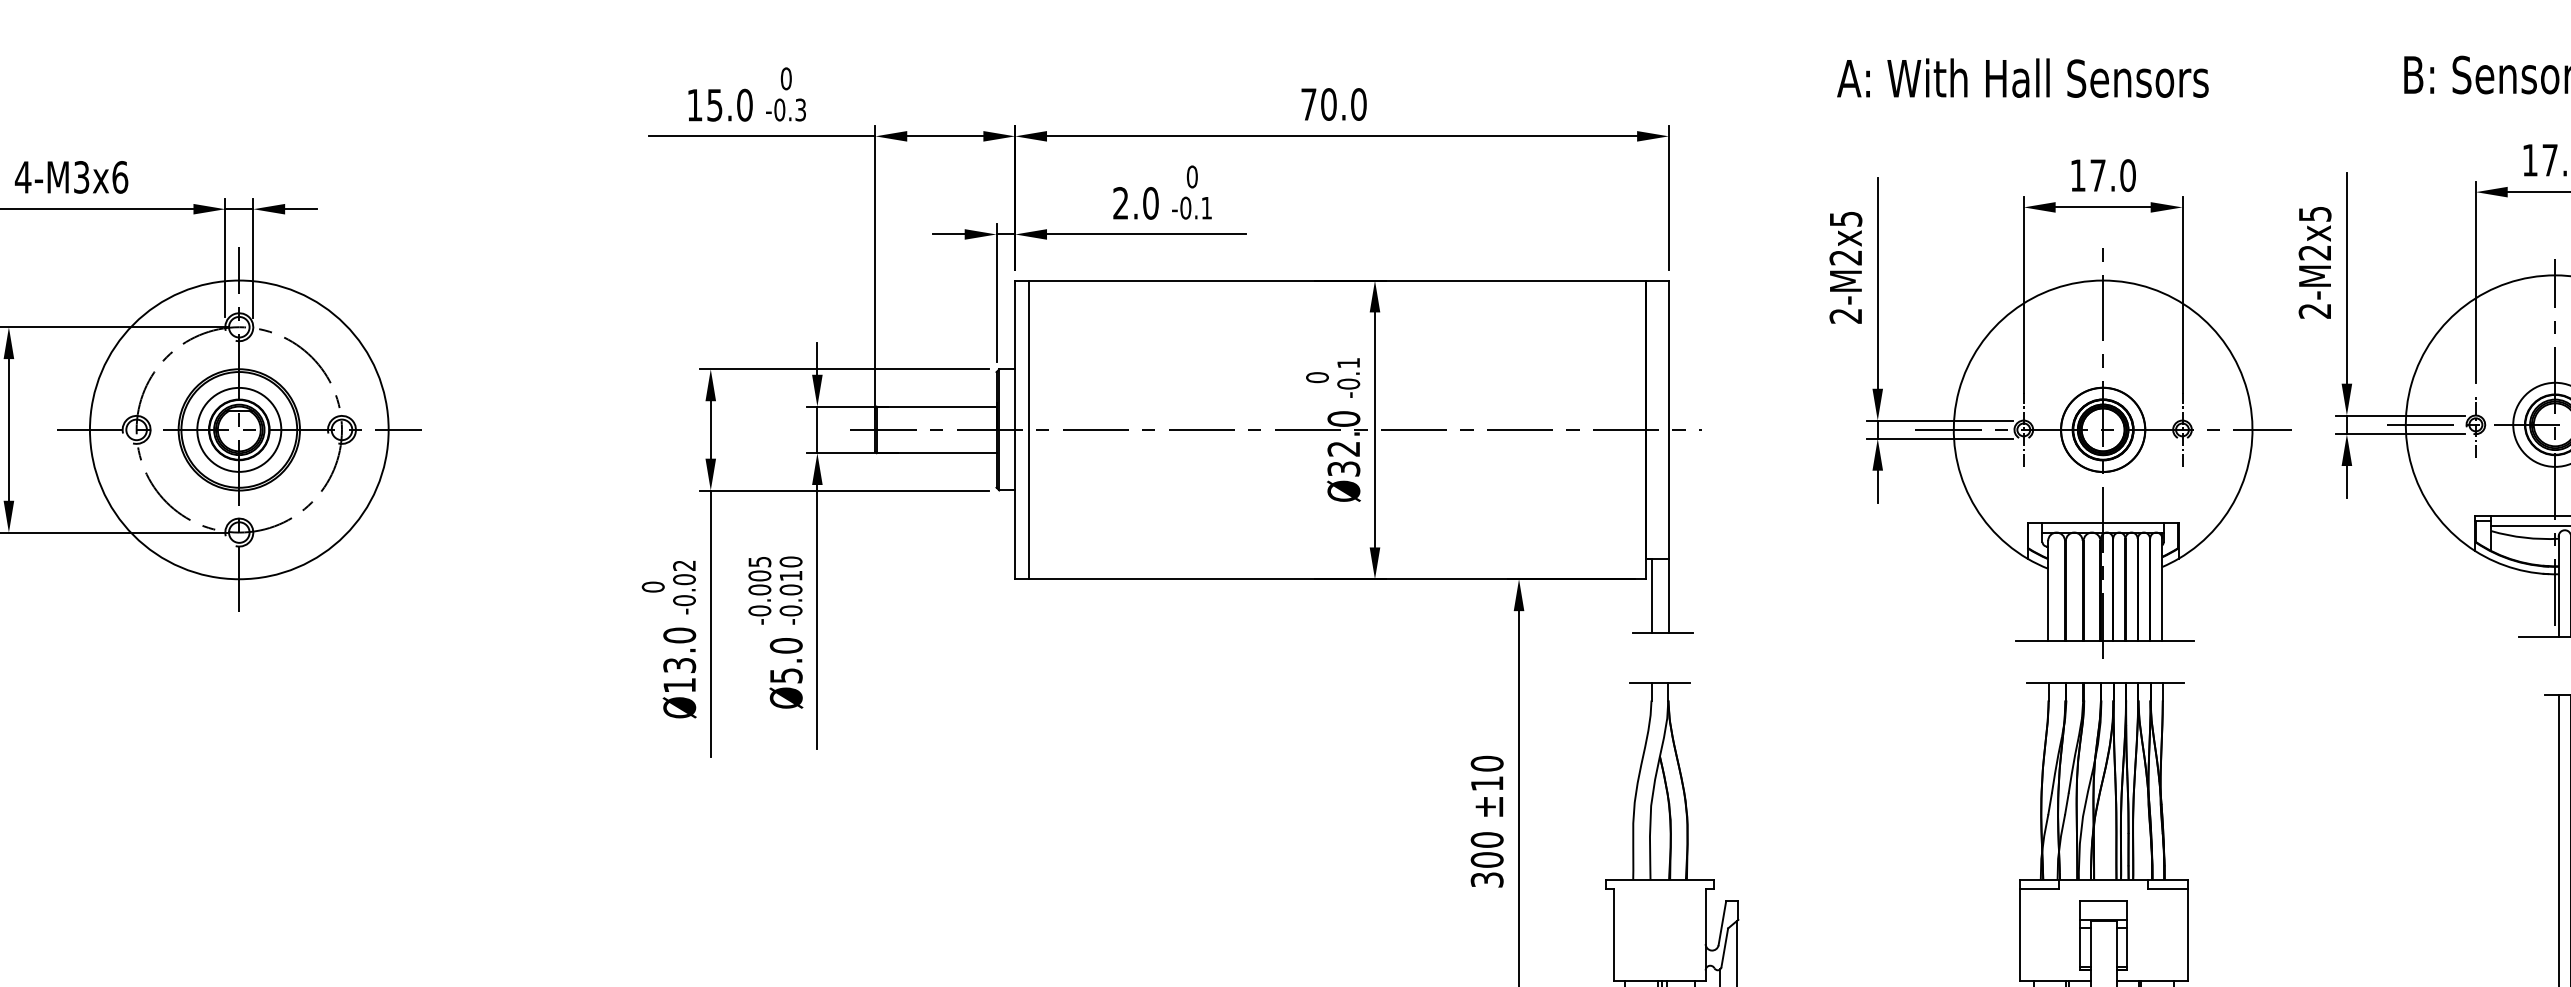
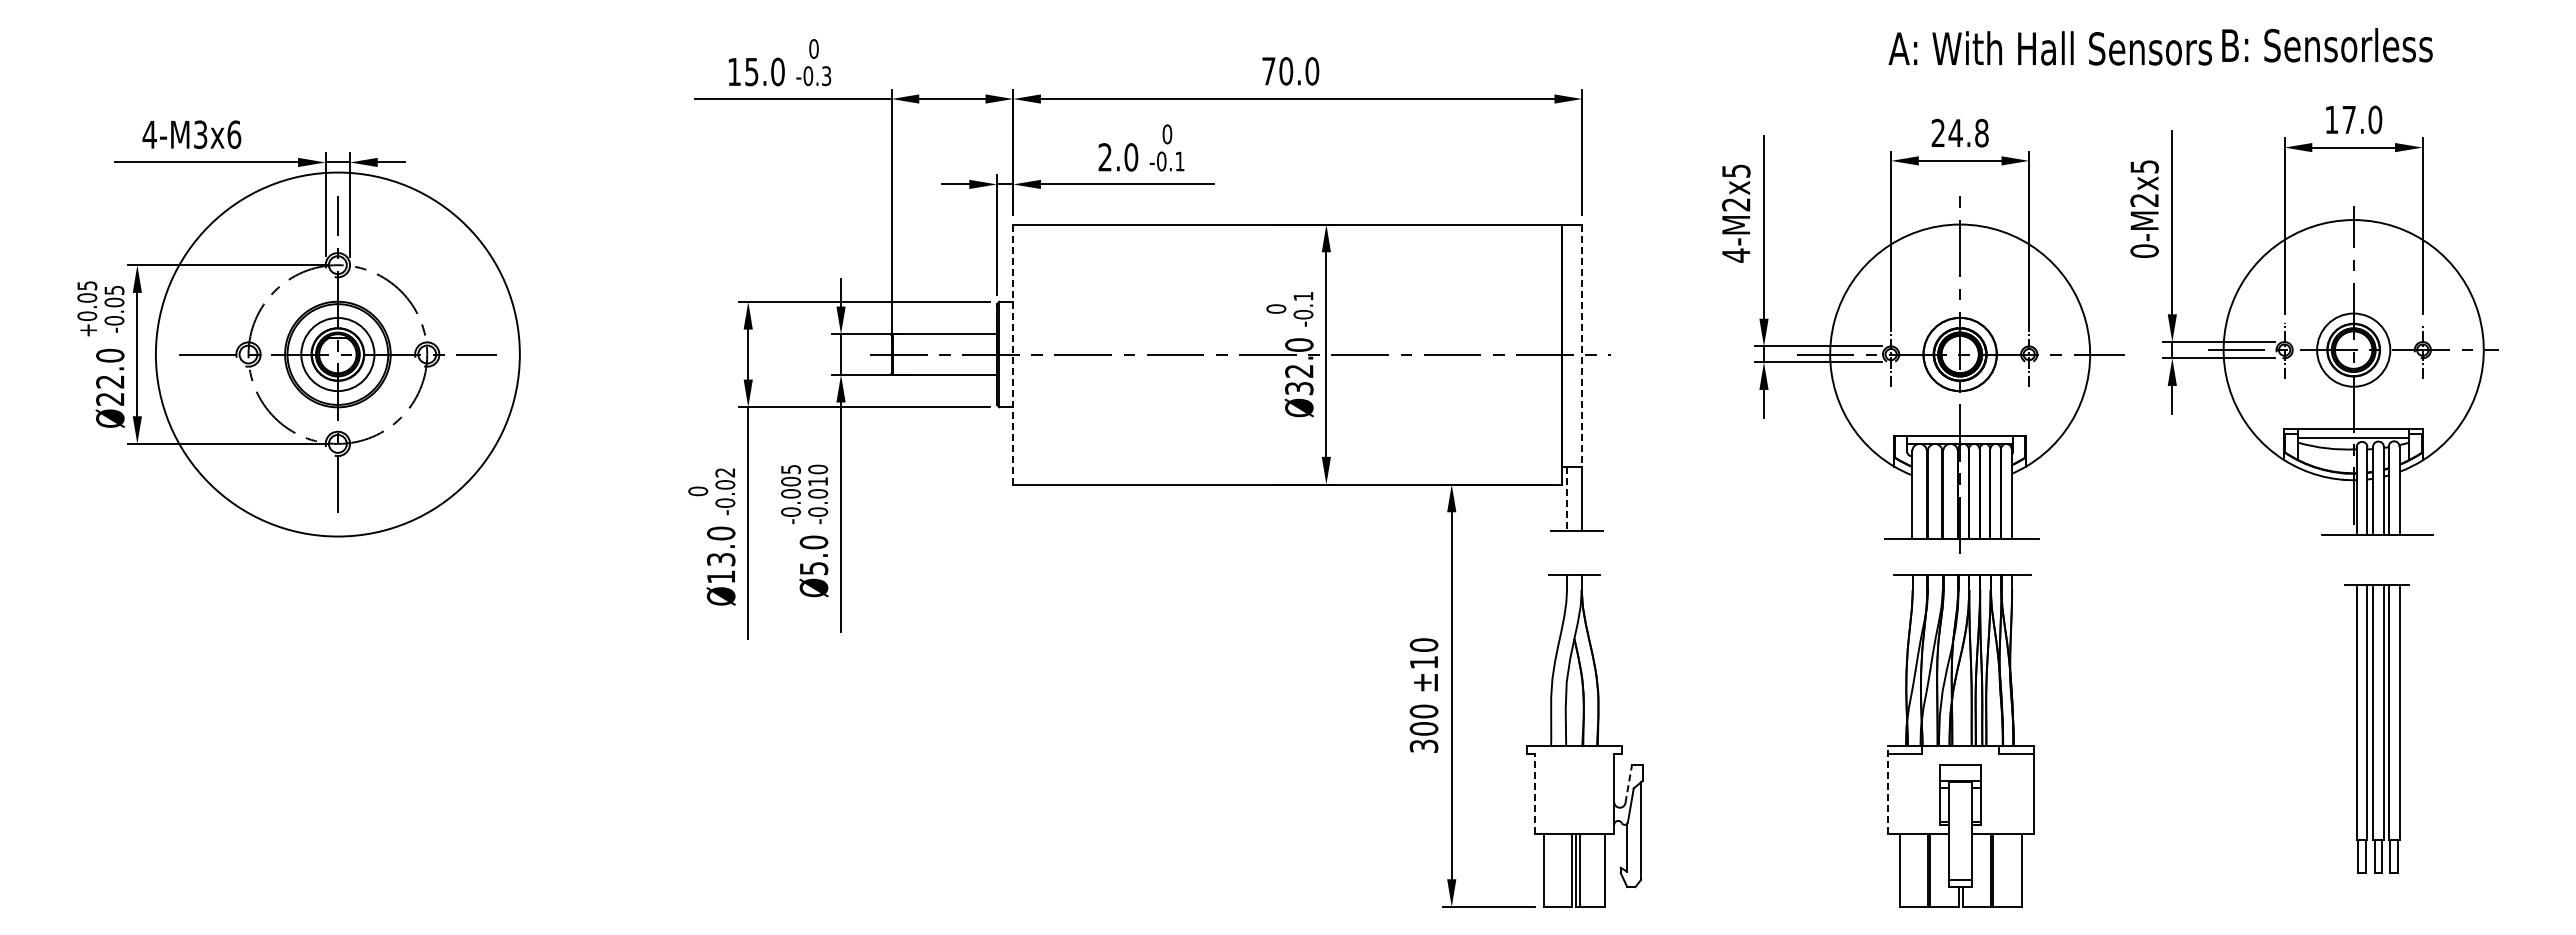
text: (2021, 78) -> (2049, 48), moved
text: (2102, 174) -> (1959, 132), 17.0 -> 24.8
text: (2314, 310) -> (2144, 250), 2-M2x5 -> 0-M2x5
text: (1846, 316) -> (1736, 255), 2-M2x5 -> 4-M2x5
line: (1669, 420) -> (1582, 346), solid -> dashed
circle: (238, 429) -> (337, 354), size x1.4
line: (1015, 429) -> (1013, 354), solid -> dashed
line: (1029, 429) -> (1025, 354), removed
line: (1652, 596) -> (1567, 499), solid -> dashed
line: (1722, 922) -> (1628, 783), solid -> dashed
line: (2019, 929) -> (1887, 789), solid -> dashed
line: (1614, 935) -> (1534, 794), solid -> dashed

